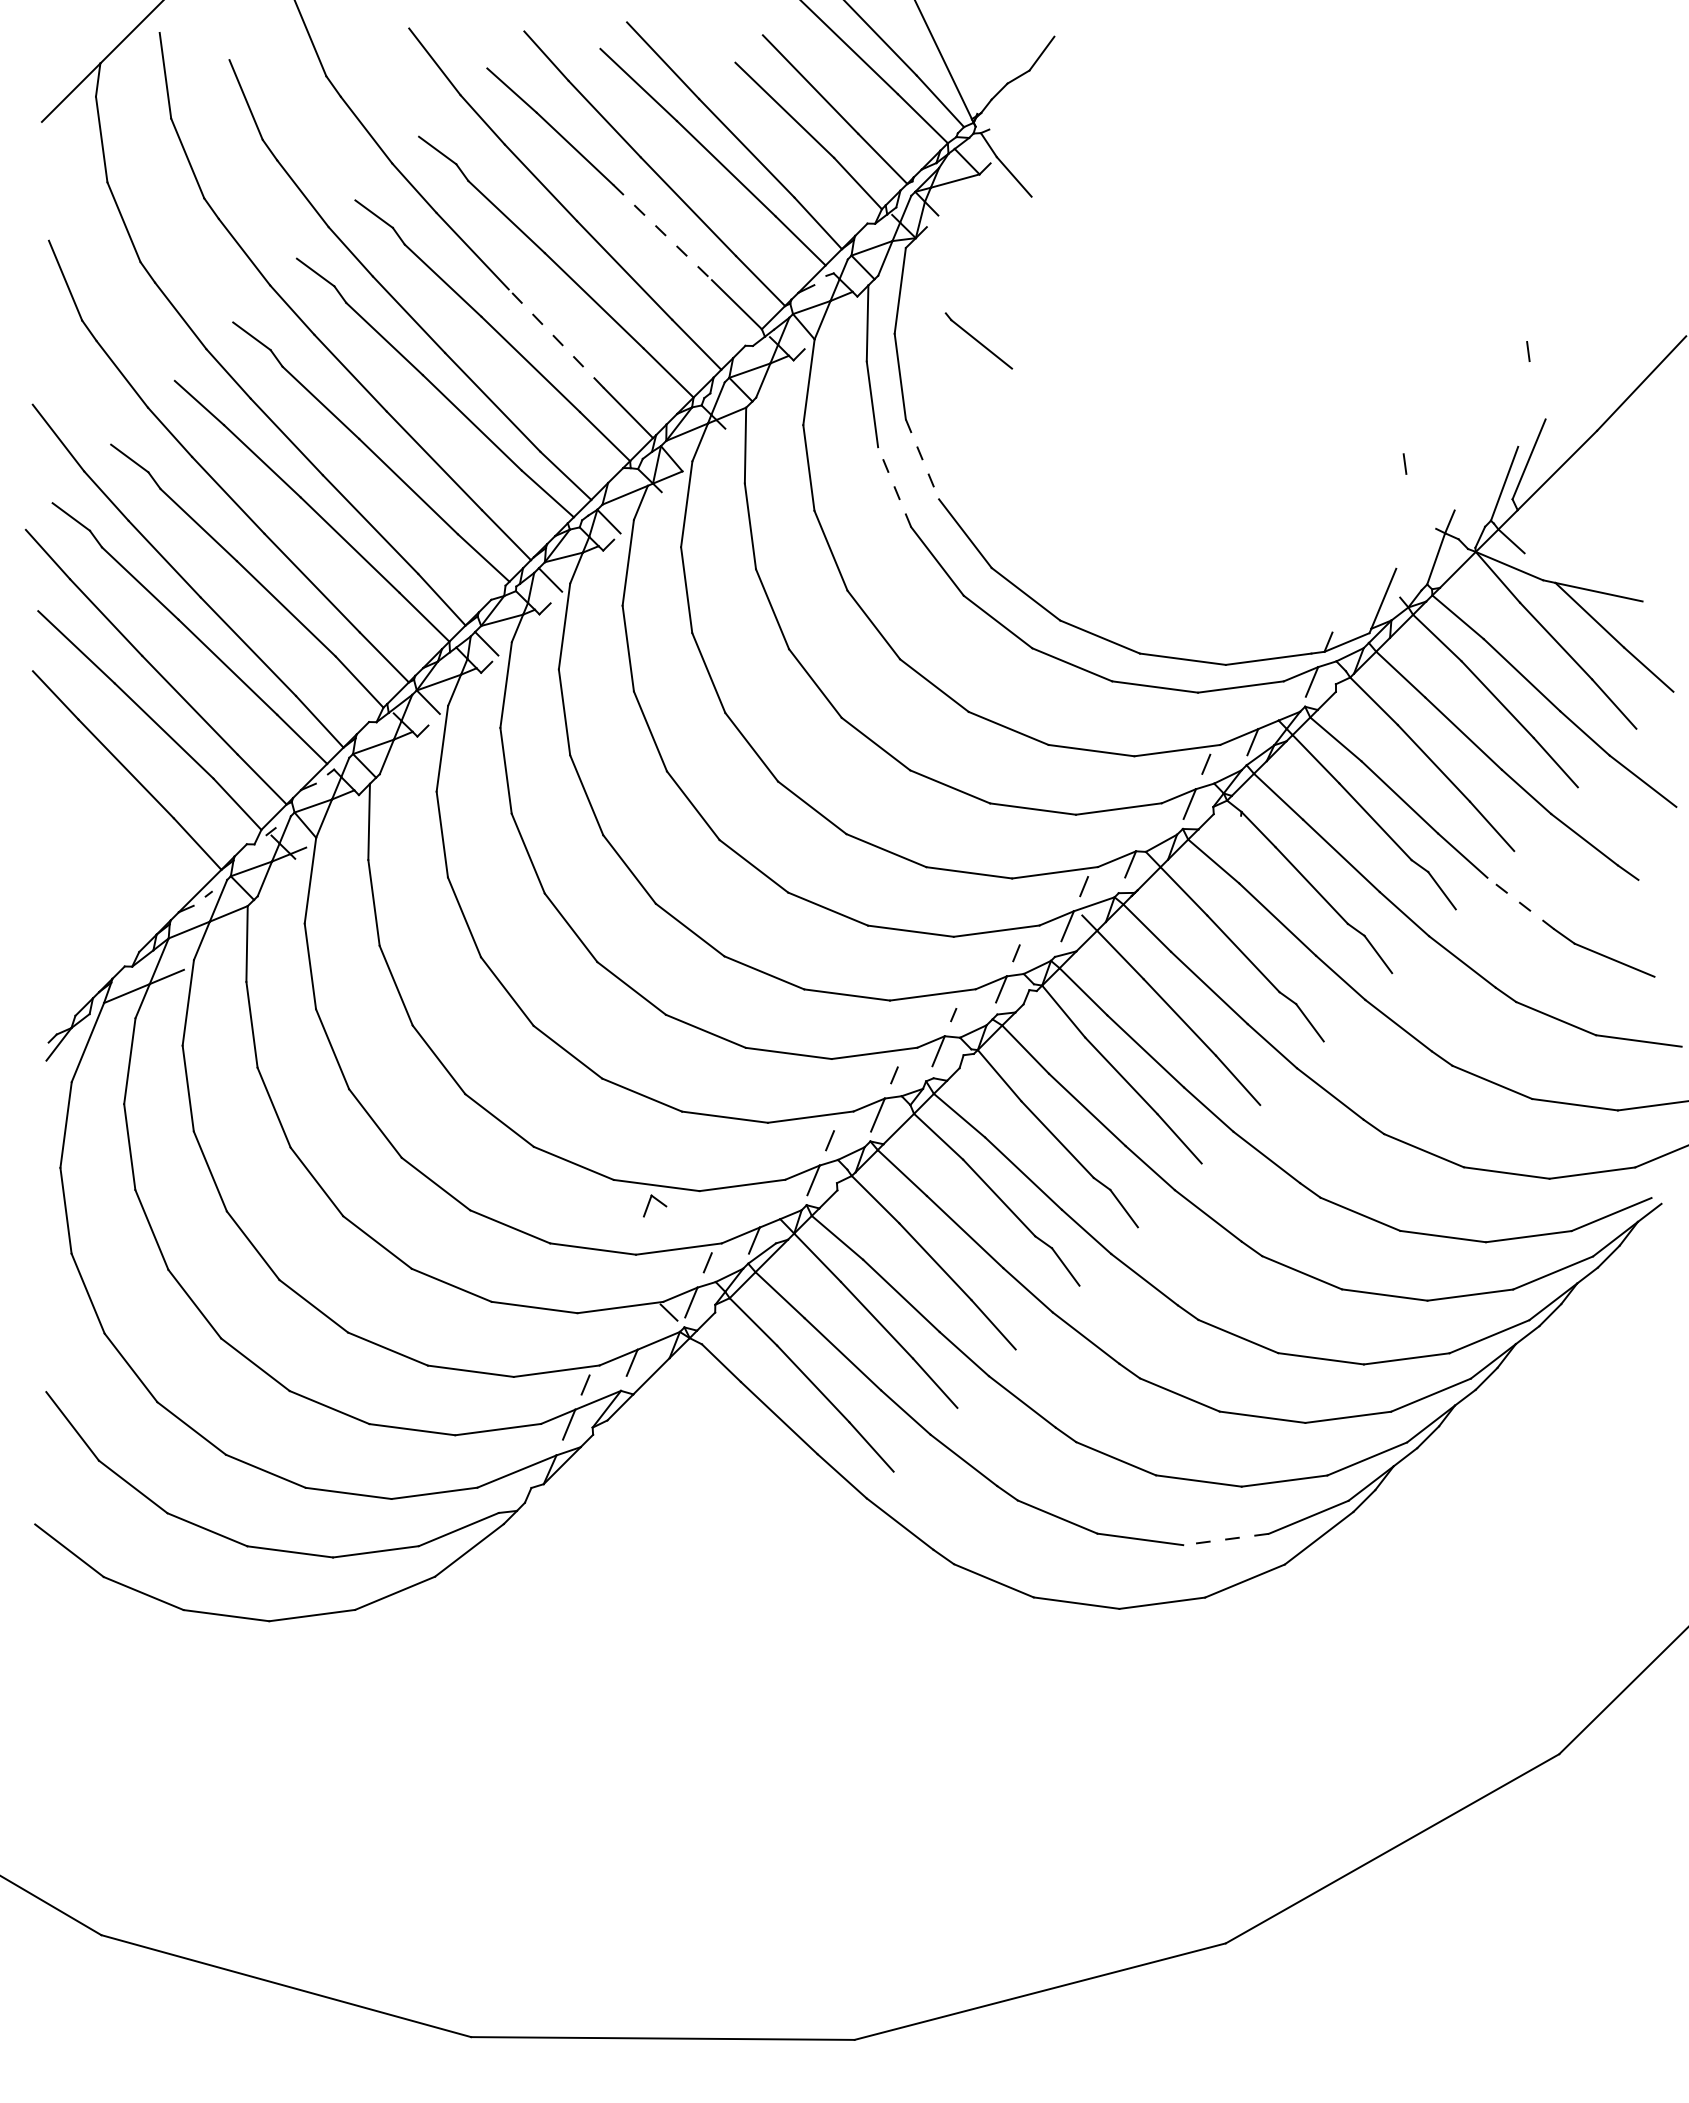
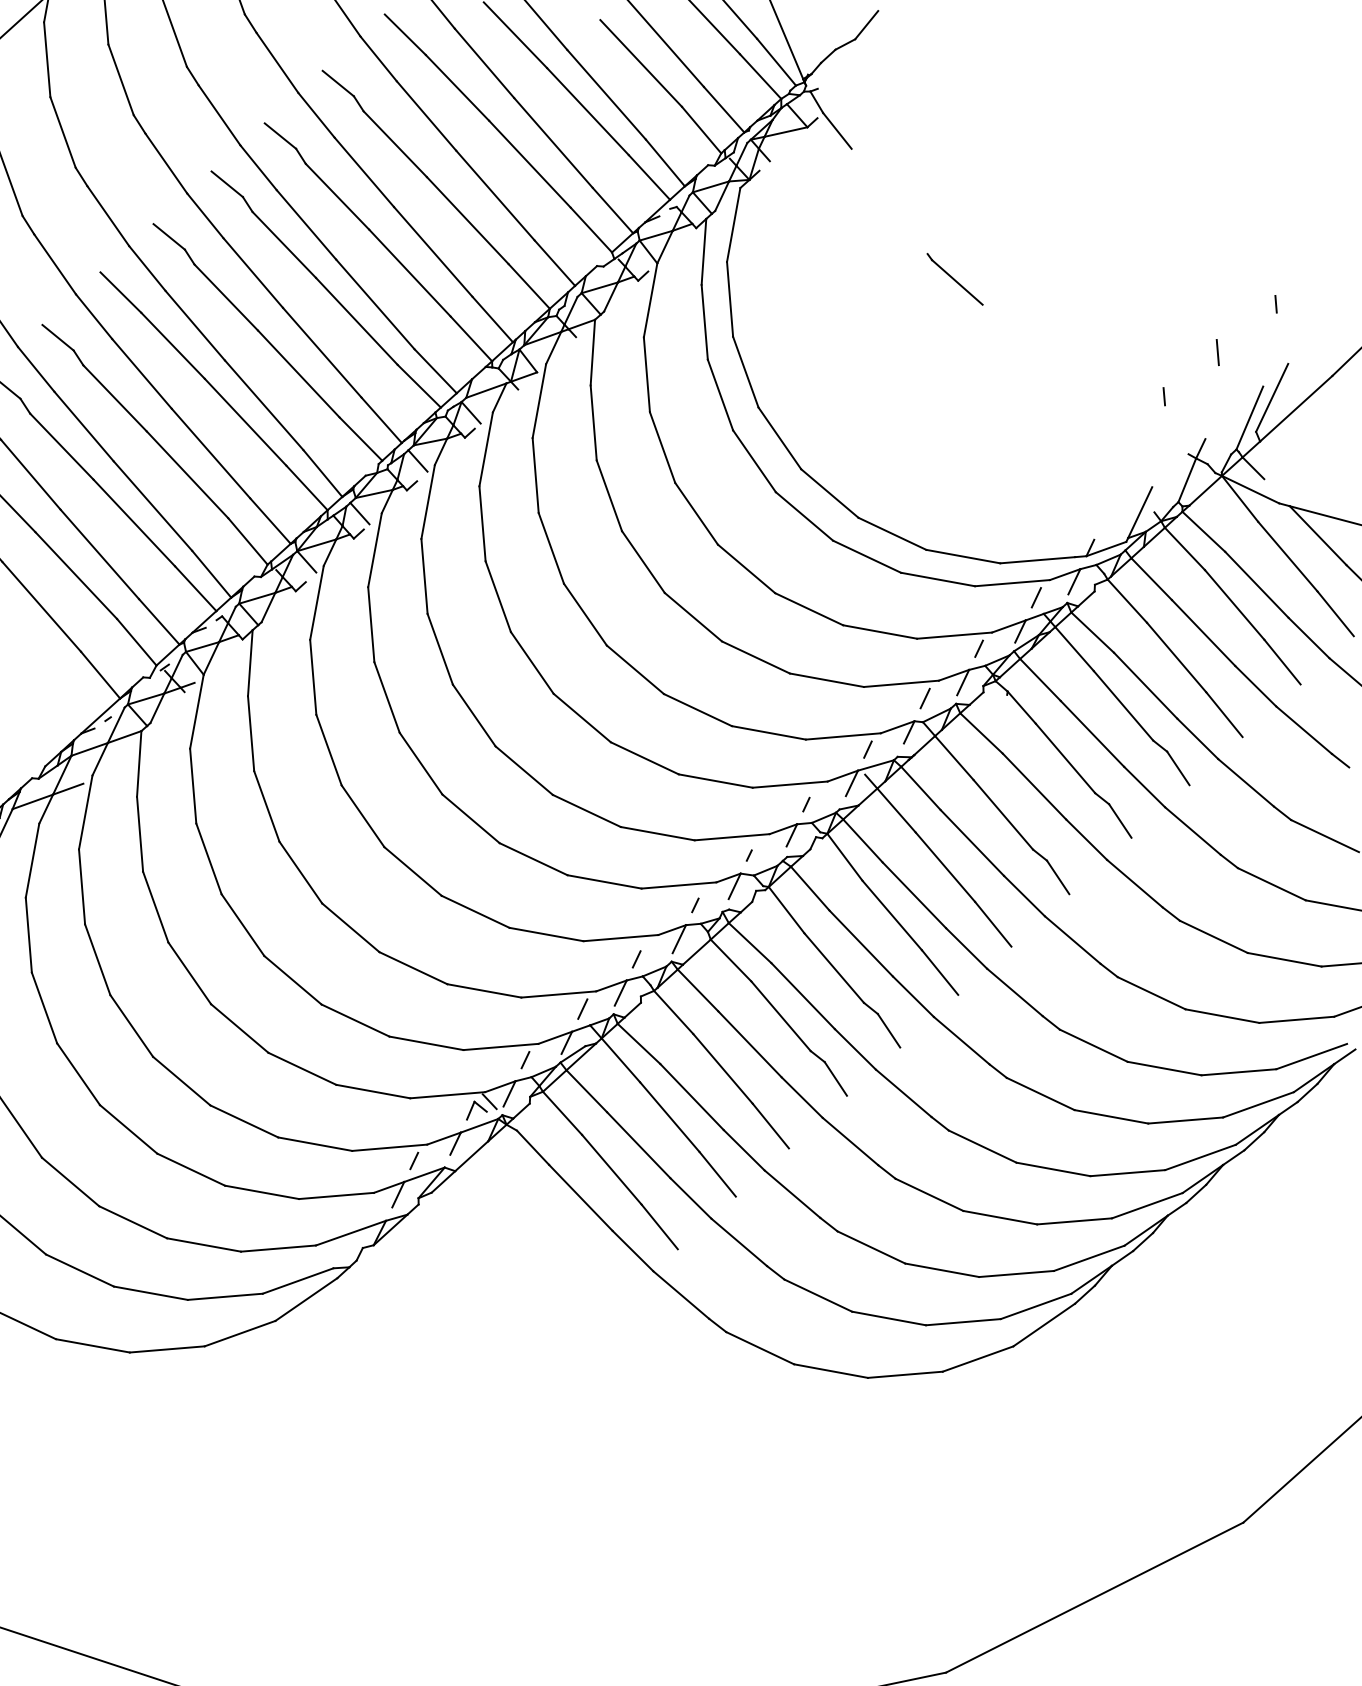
line: (662, 232) -> (529, 164), dashed -> solid
line: (556, 338) -> (433, 251), dashed -> solid
part: (978, 340) -> (954, 278), moved
line: (1464, 409) -> (1218, 351), added
line: (922, 459) -> (745, 372), dashed -> solid
line: (894, 486) -> (720, 394), dashed -> solid
line: (1269, 702) -> (1036, 597), added
line: (1146, 824) -> (924, 698), added
line: (1520, 903) -> (1245, 782), dashed -> solid
line: (770, 1200) -> (582, 1008), added
part: (655, 1205) -> (477, 1110), moved
line: (1225, 1539) -> (962, 1322), dashed -> solid

